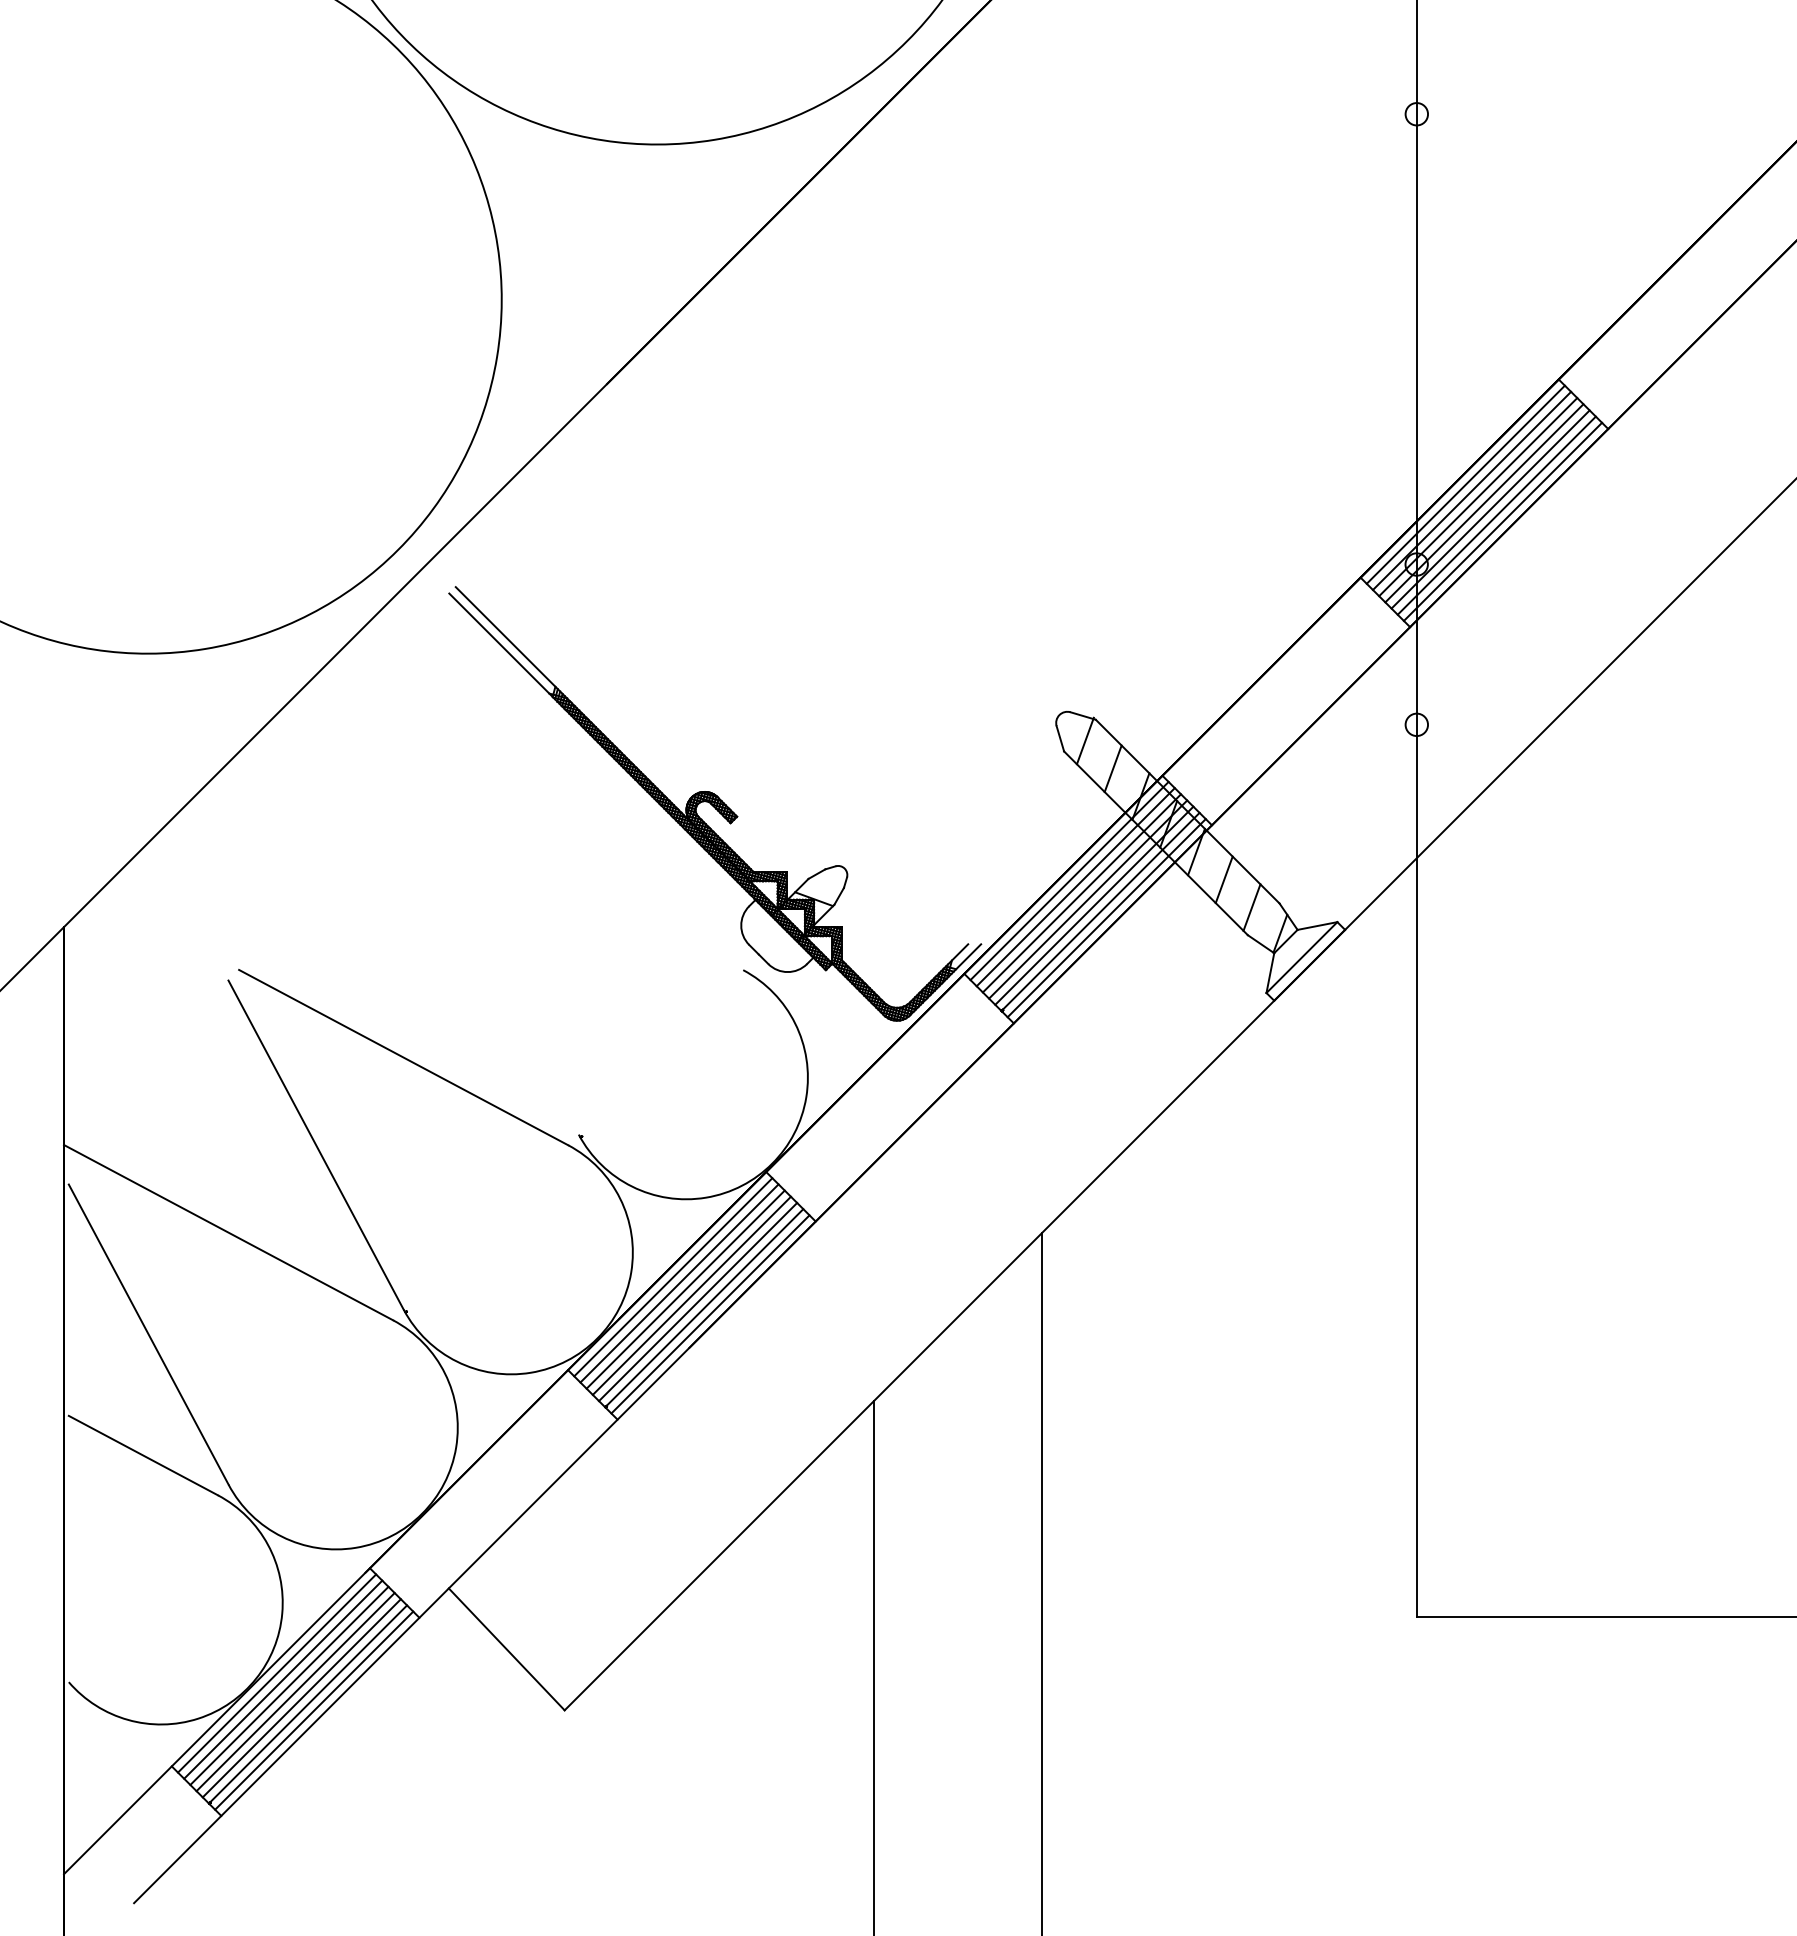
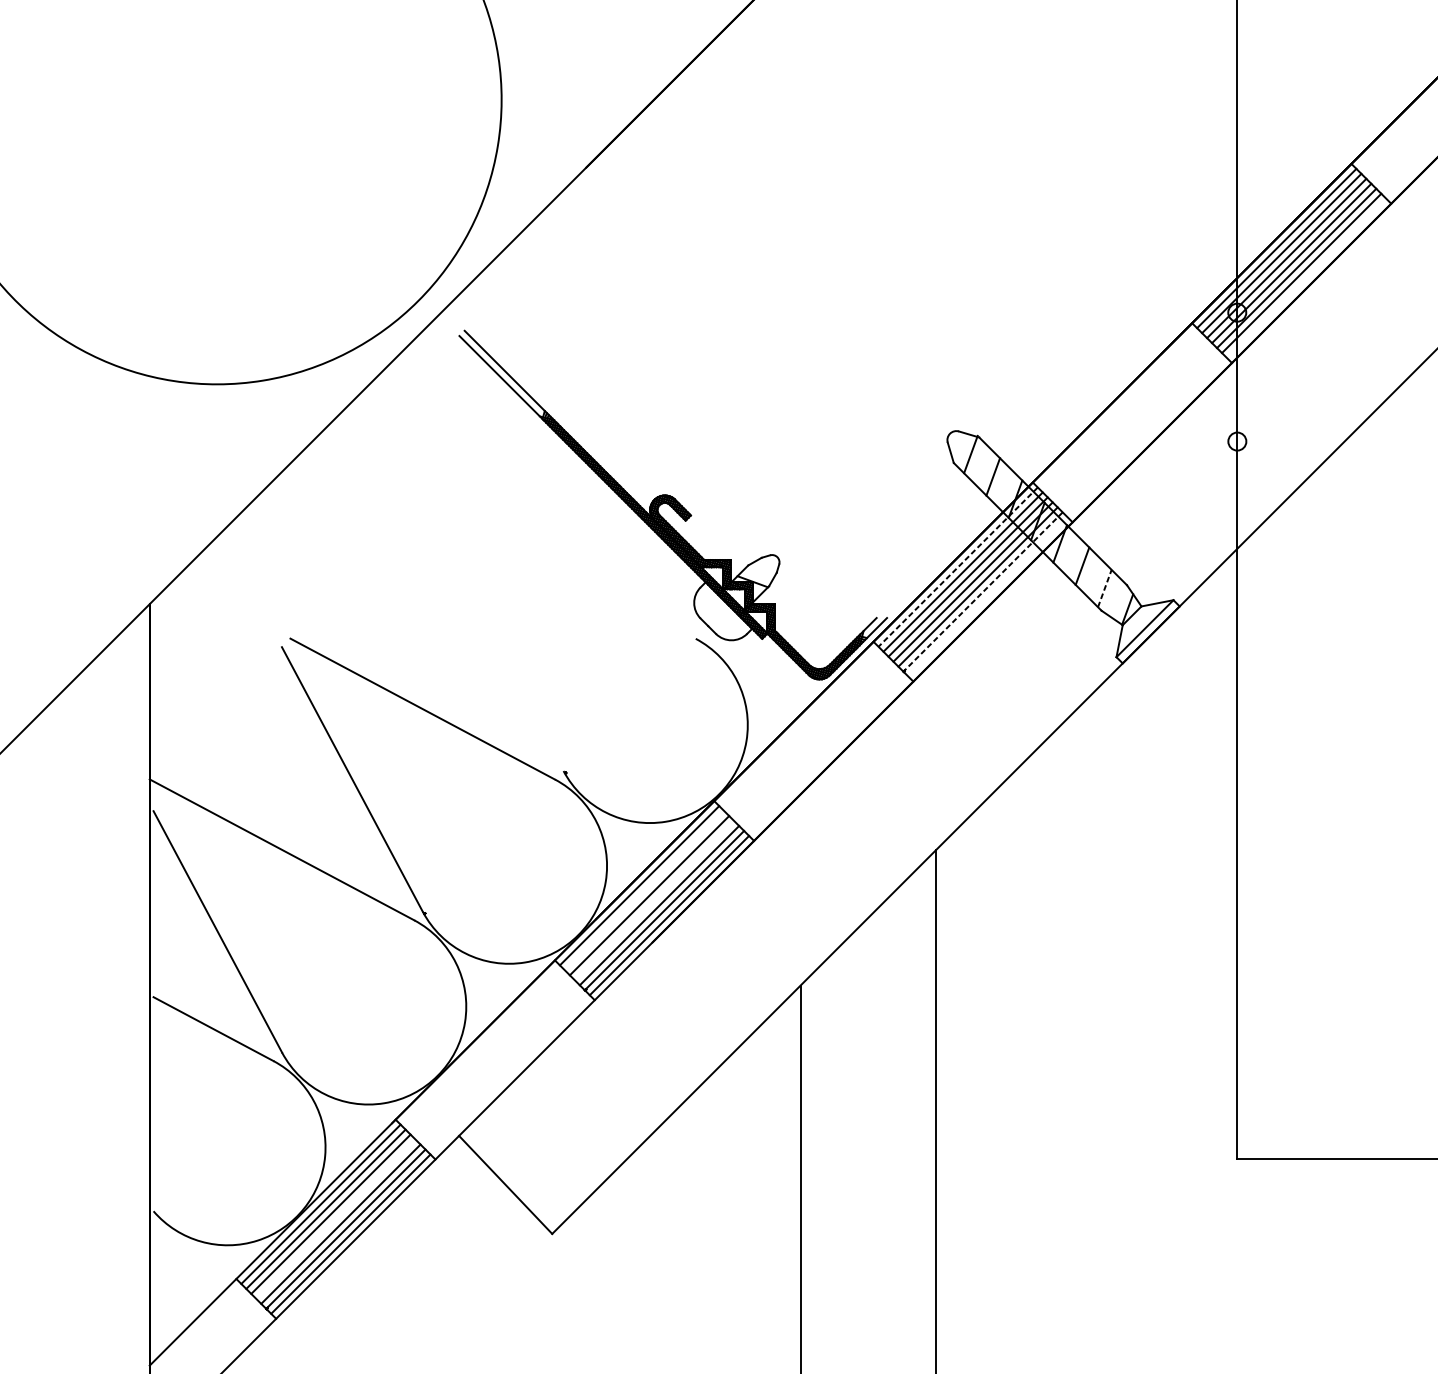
line: (1502, 521) -> (1306, 278), removed
line: (1069, 881) -> (958, 567), solid -> dashed
line: (1252, 907) -> (1105, 588), solid -> dashed
line: (1100, 912) -> (983, 592), solid -> dashed
line: (1106, 918) -> (987, 597), removed
line: (679, 1283) -> (644, 890), removed
line: (691, 1295) -> (654, 900), removed
line: (295, 1692) -> (335, 1219), removed

